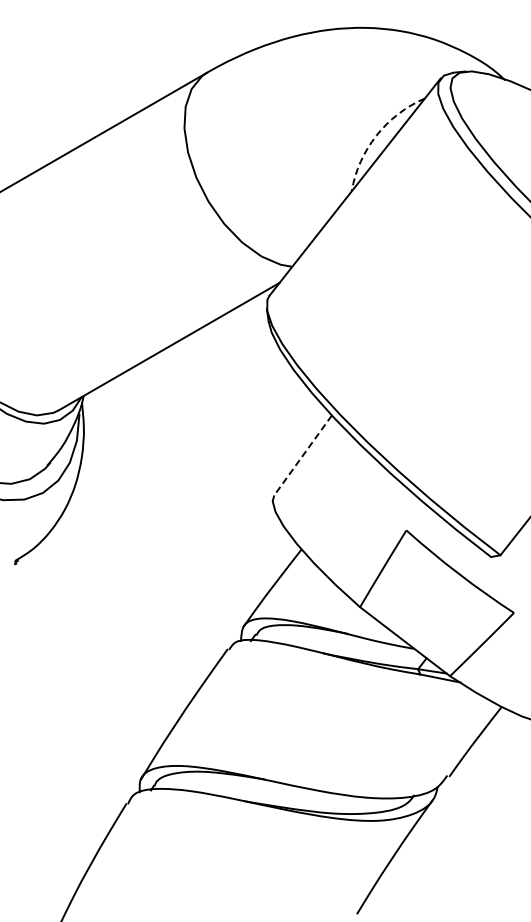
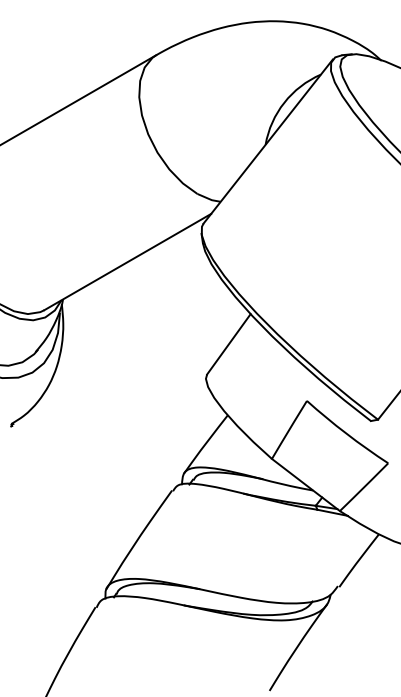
arc: (376, 135) -> (284, 102), dashed -> solid
line: (302, 455) -> (228, 344), dashed -> solid

